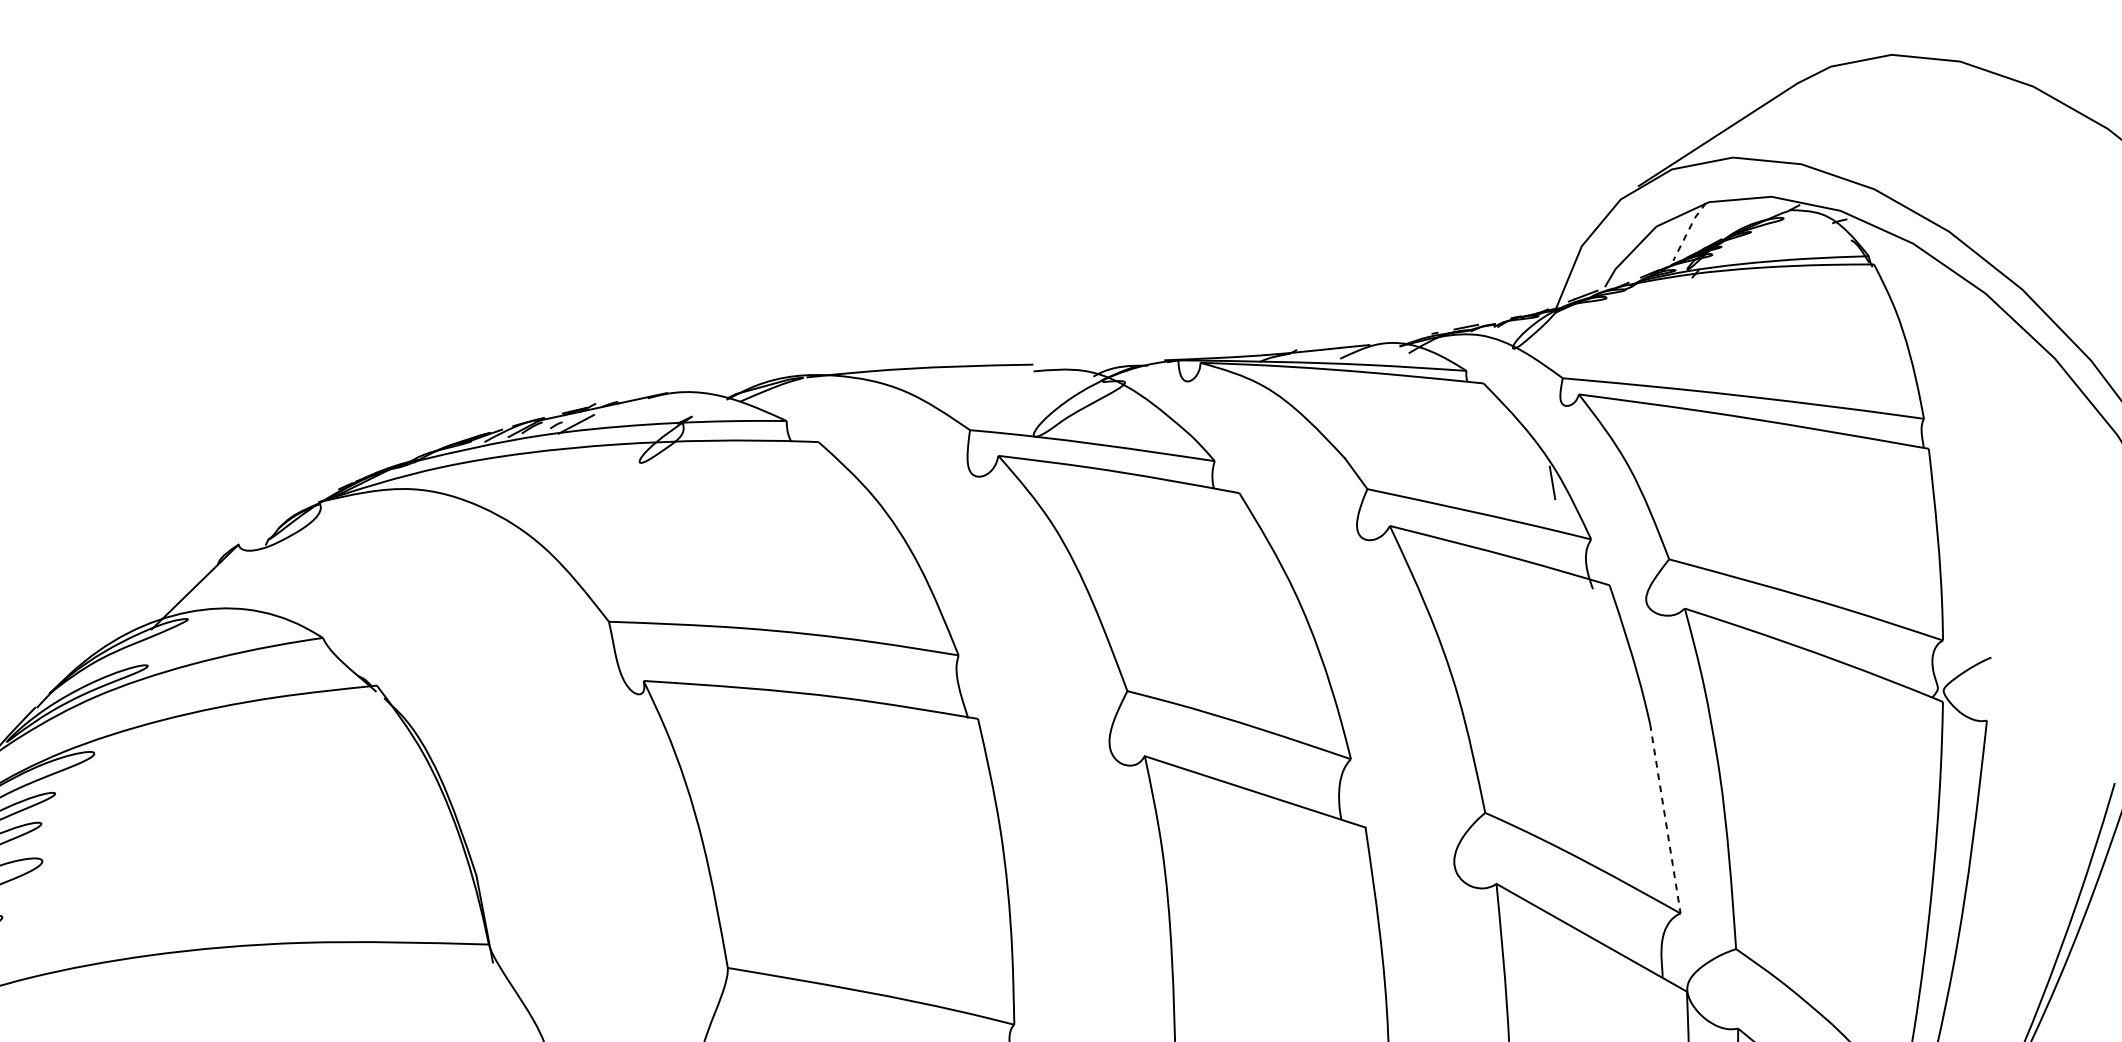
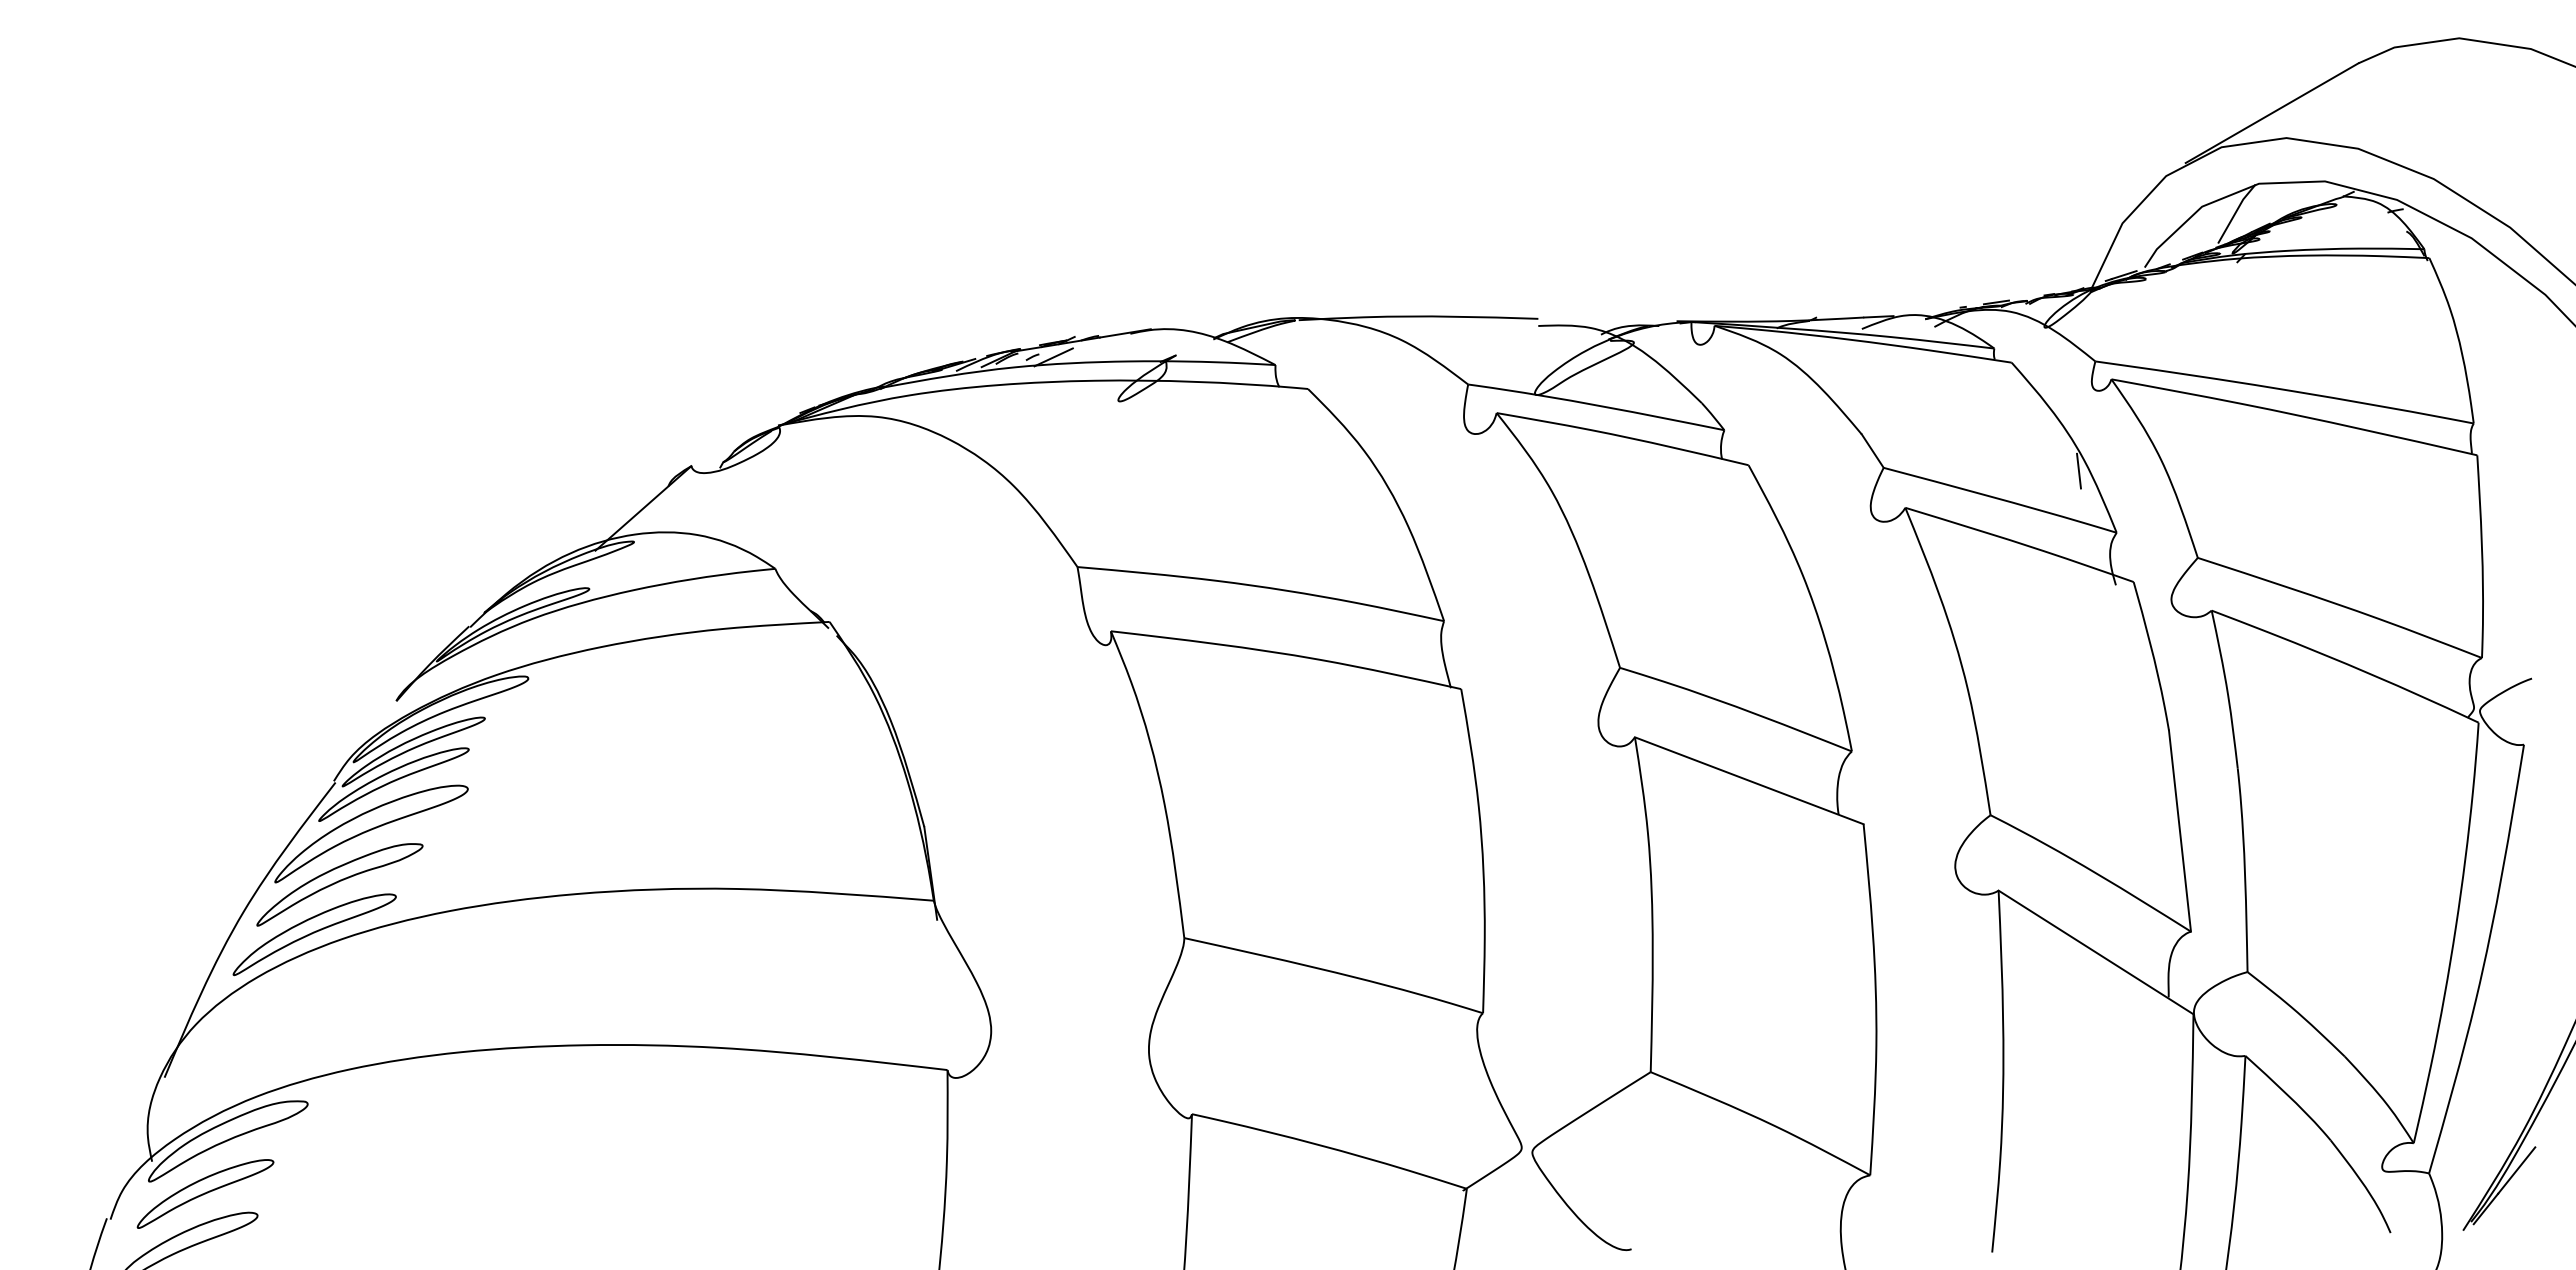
line: (1688, 230) -> (2235, 212), dashed -> solid
line: (1665, 819) -> (2180, 831), dashed -> solid

